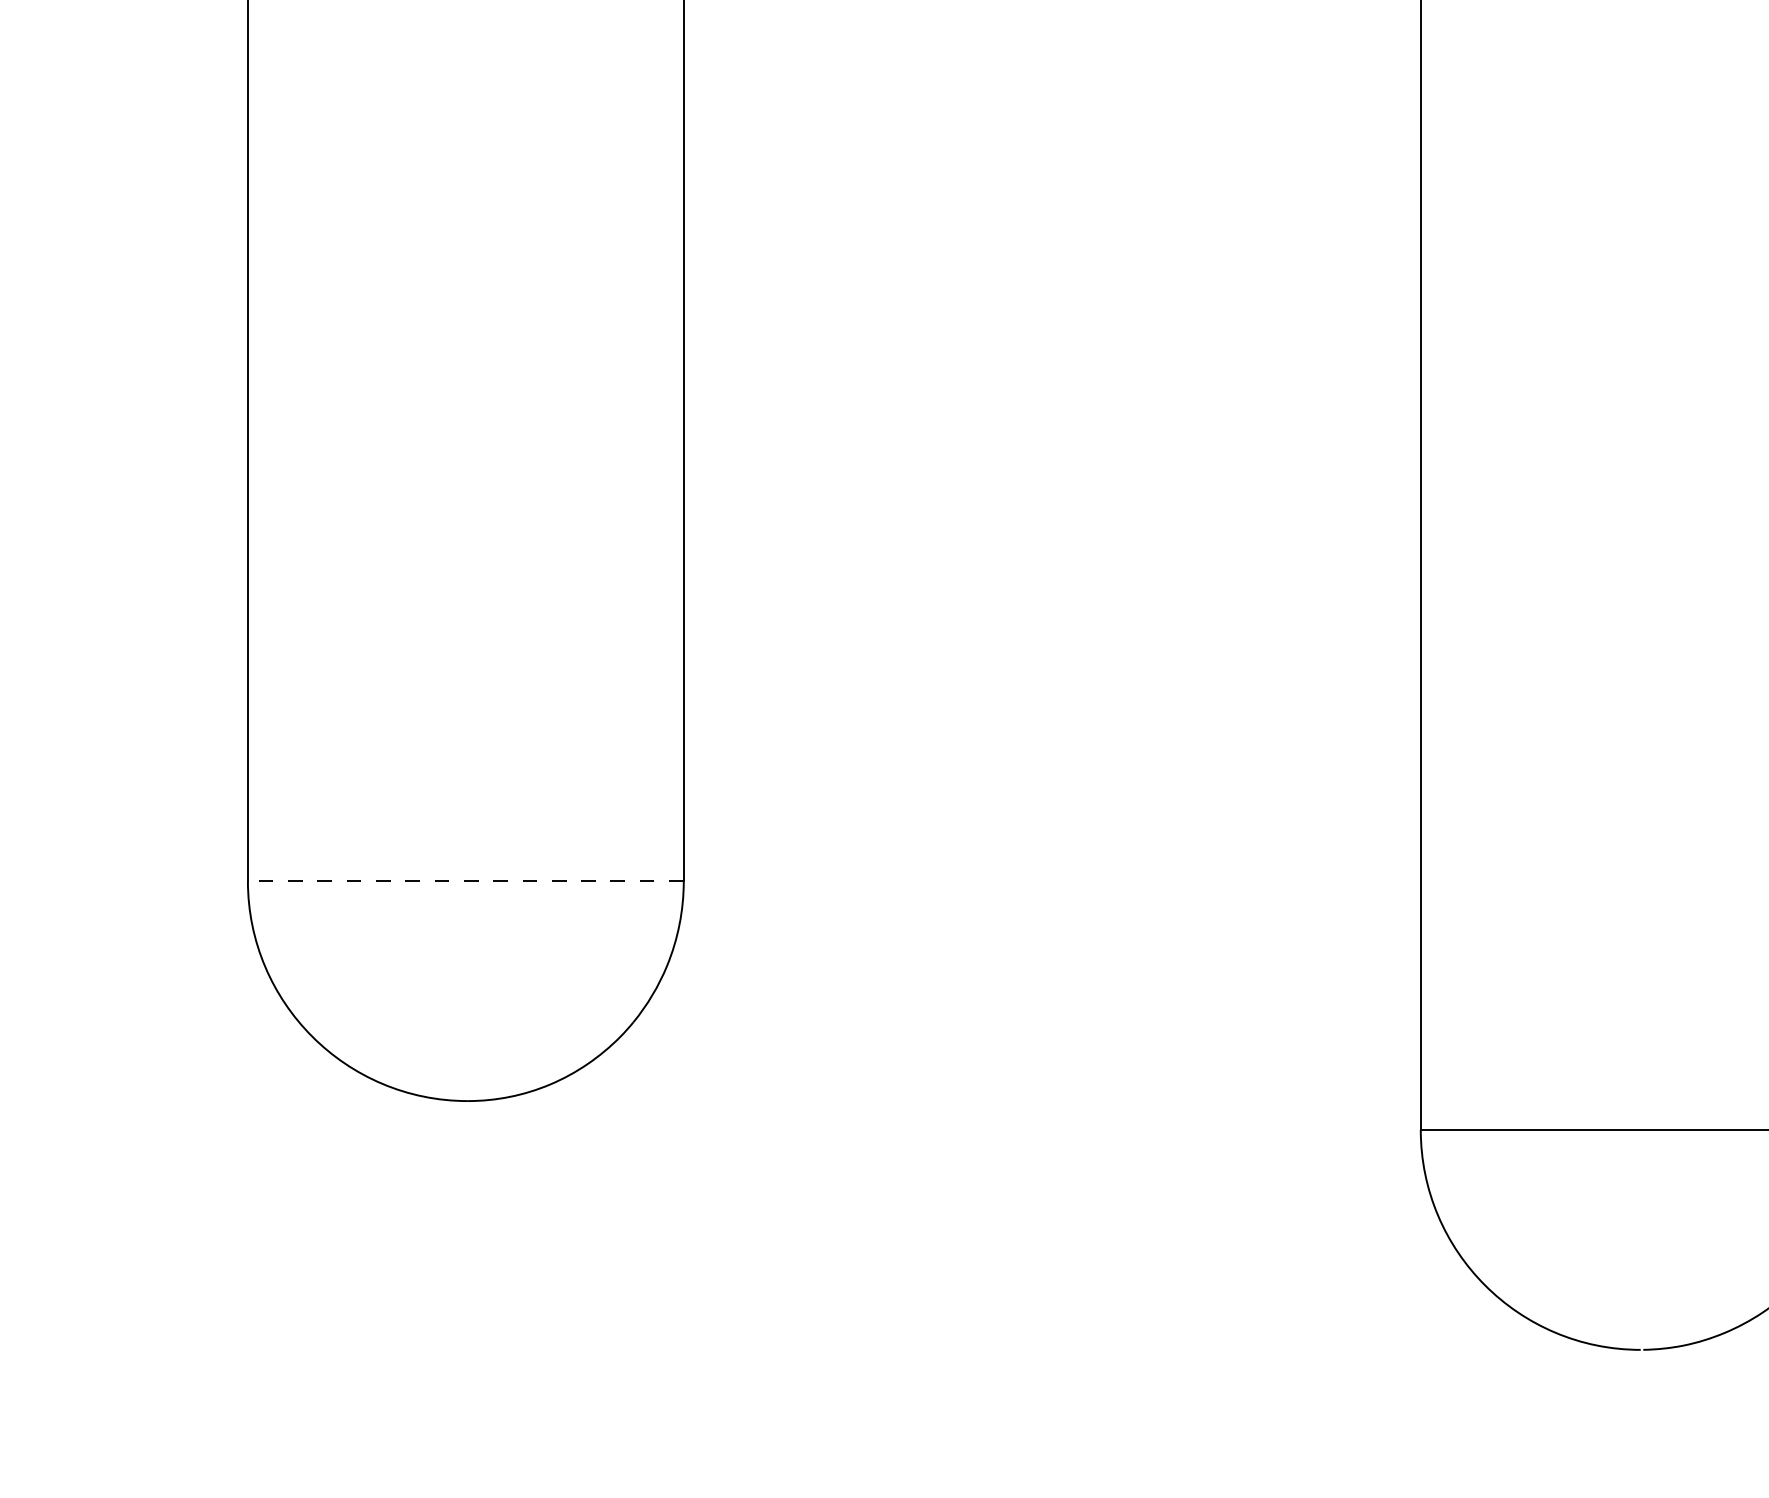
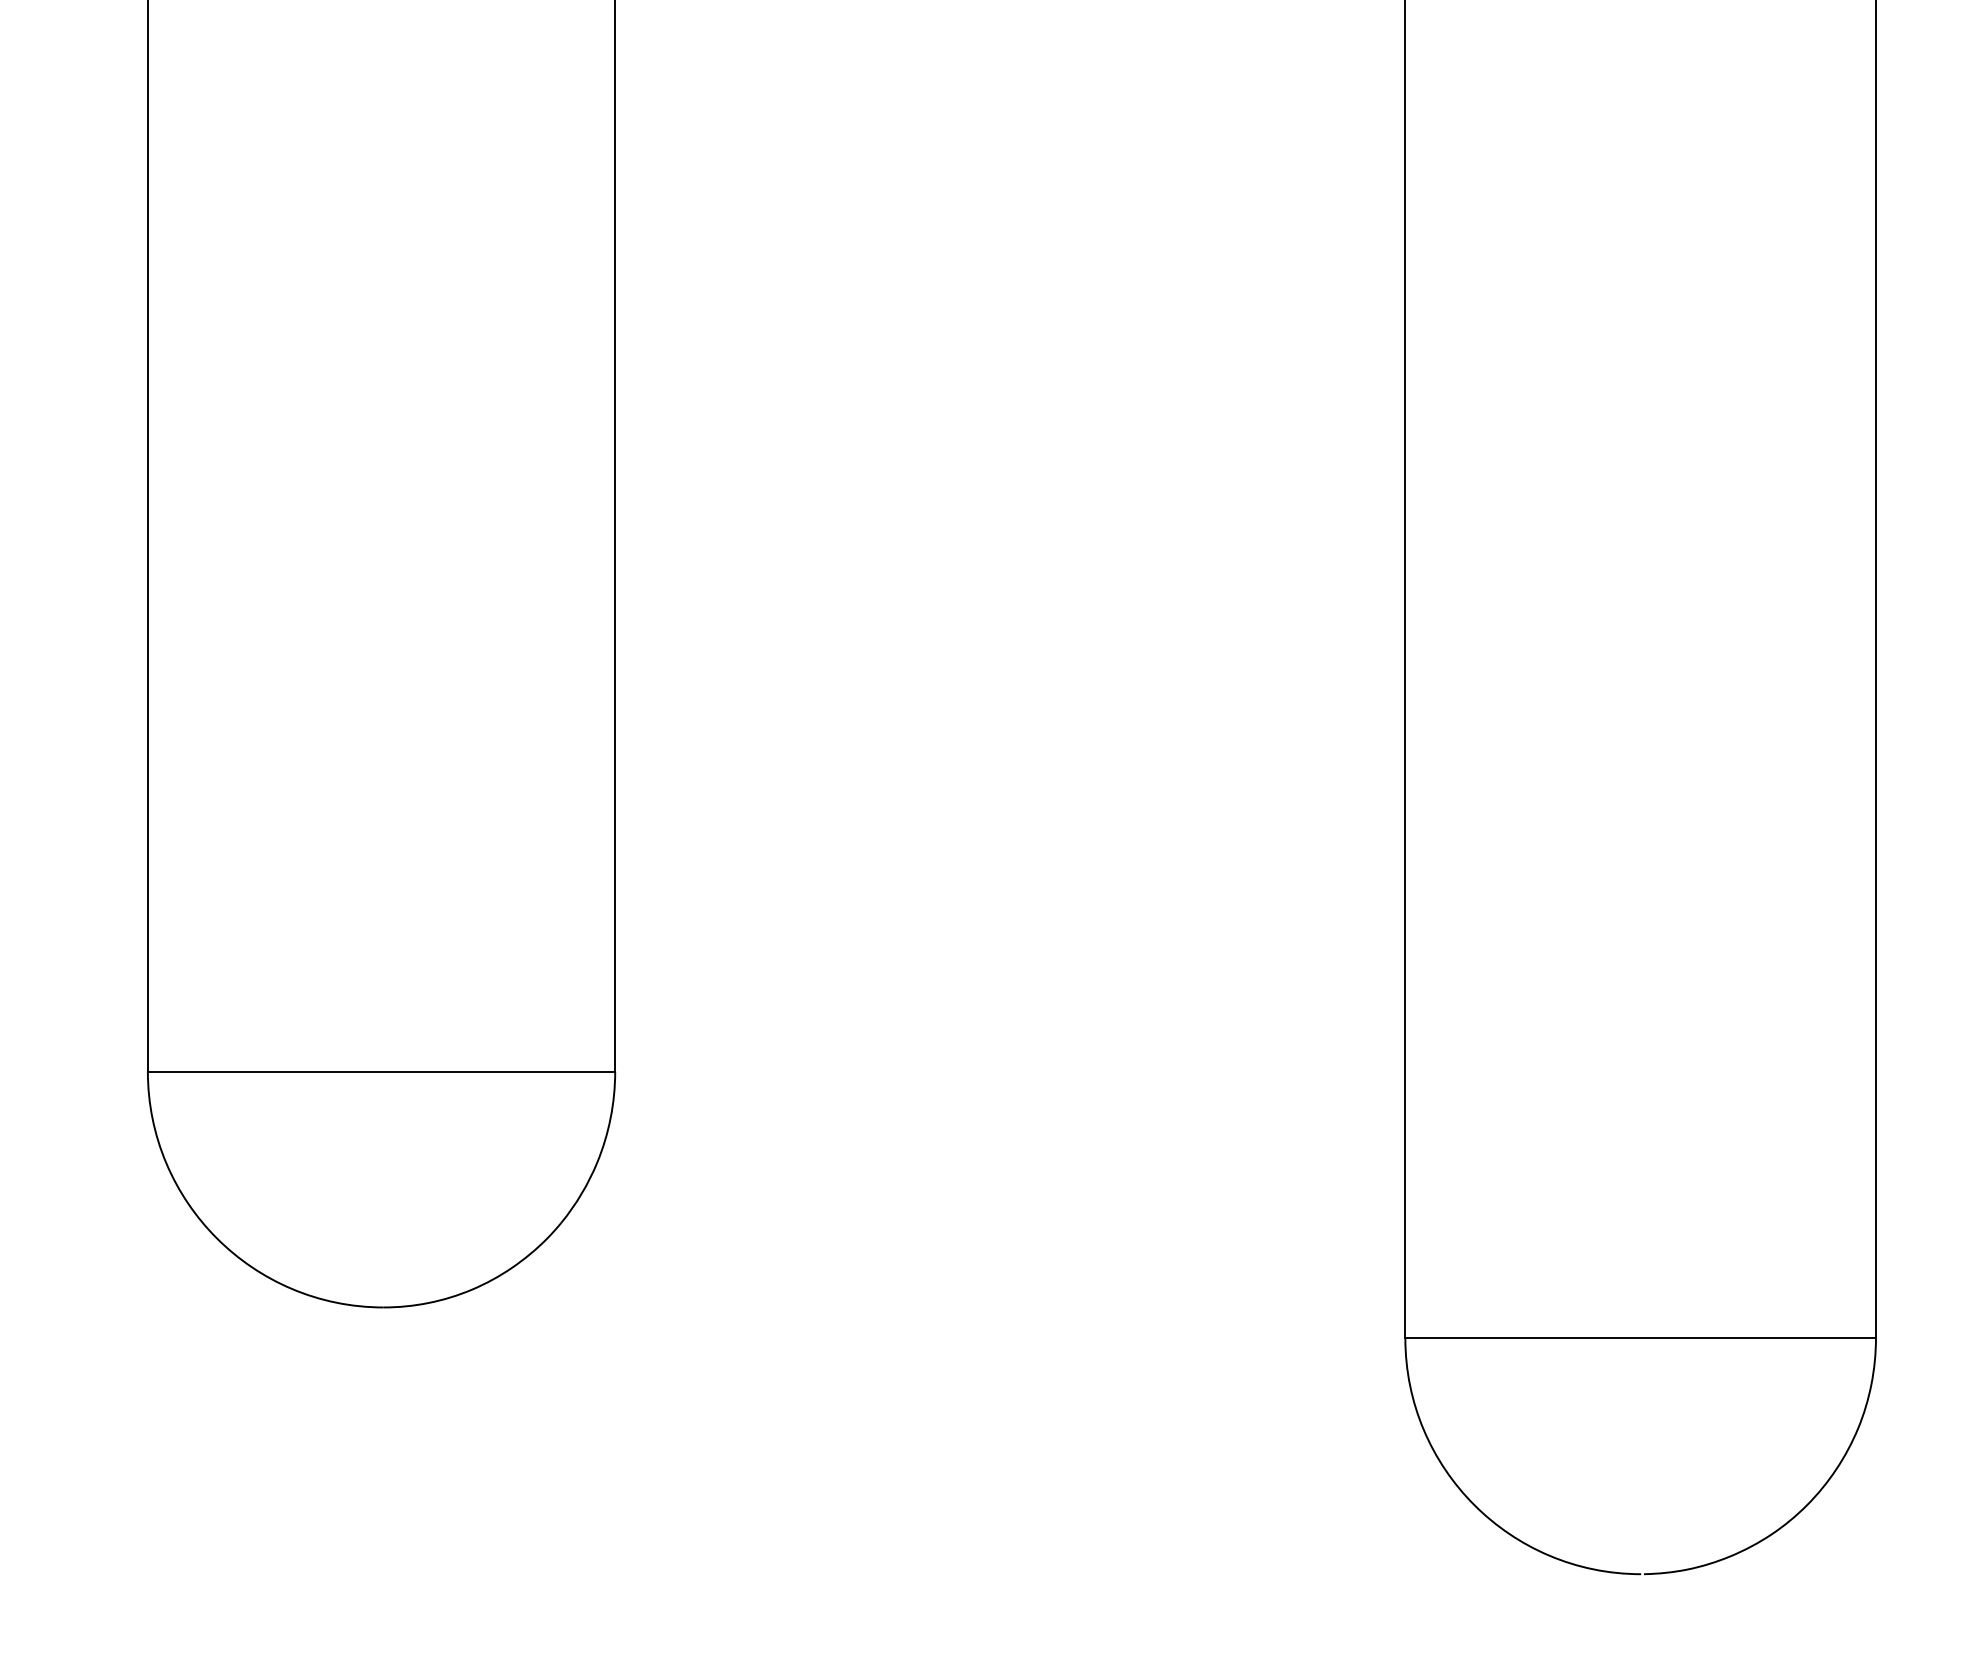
line: (465, 881) -> (381, 1071), dashed -> solid

